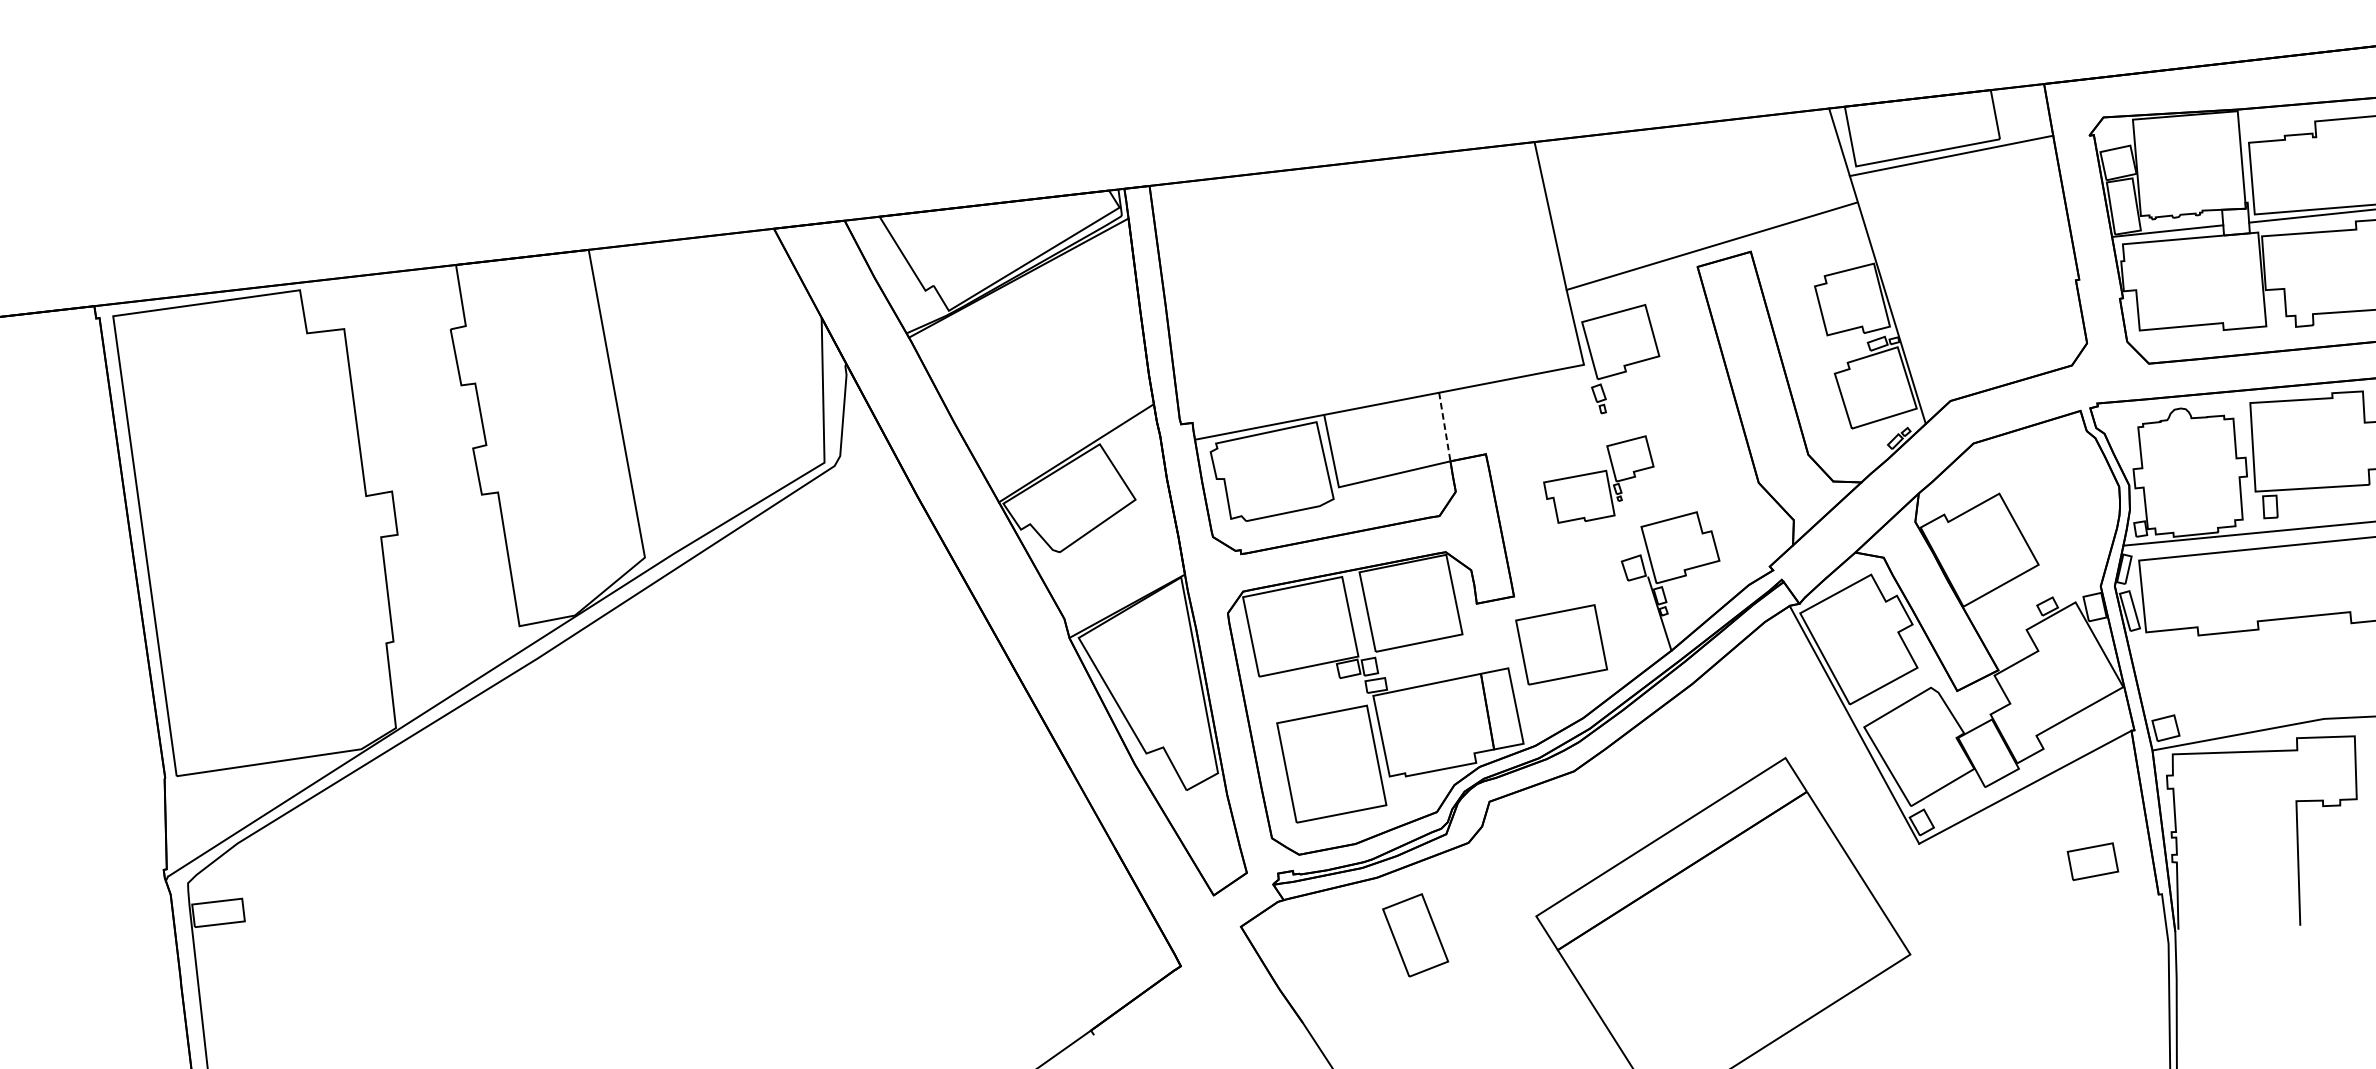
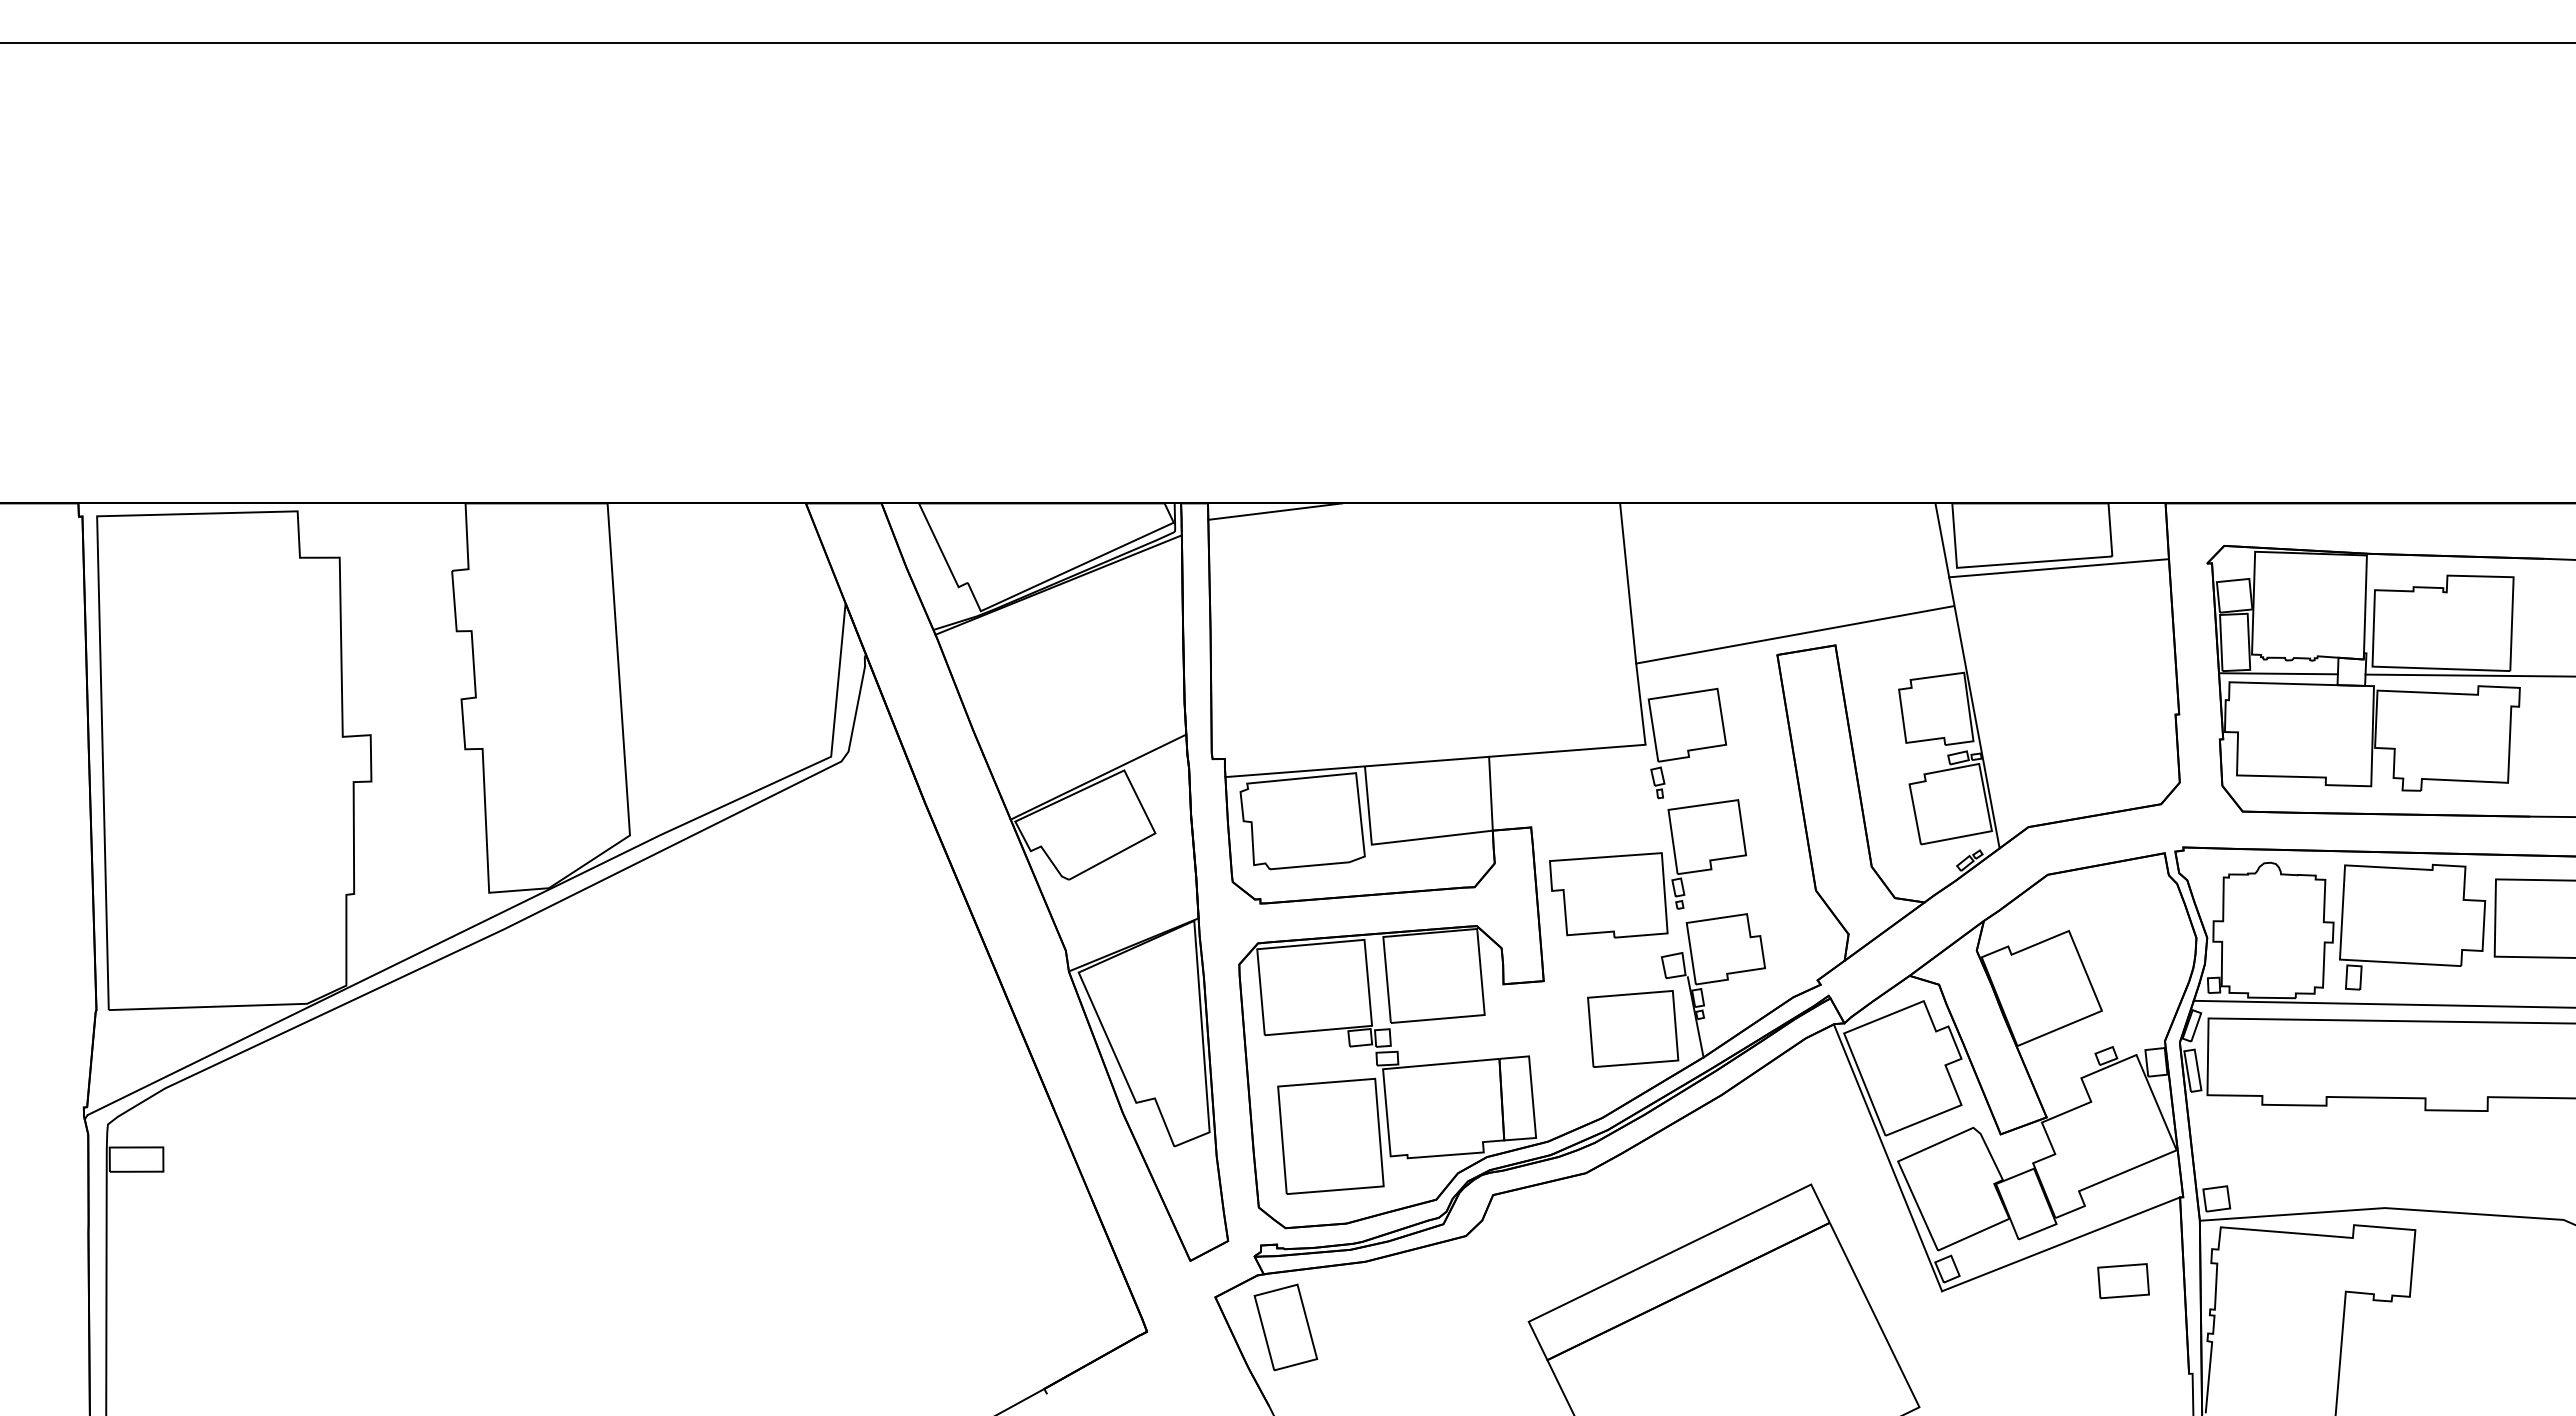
line: (1213, 186) -> (1275, 511), added
line: (1444, 426) -> (1490, 793), dashed -> solid
part: (1599, 480) -> (1647, 868), size x1.67
part: (1561, 644) -> (1633, 1028), moved
part: (2092, 862) -> (2123, 1281), moved
part: (1415, 935) -> (1285, 1327), moved

